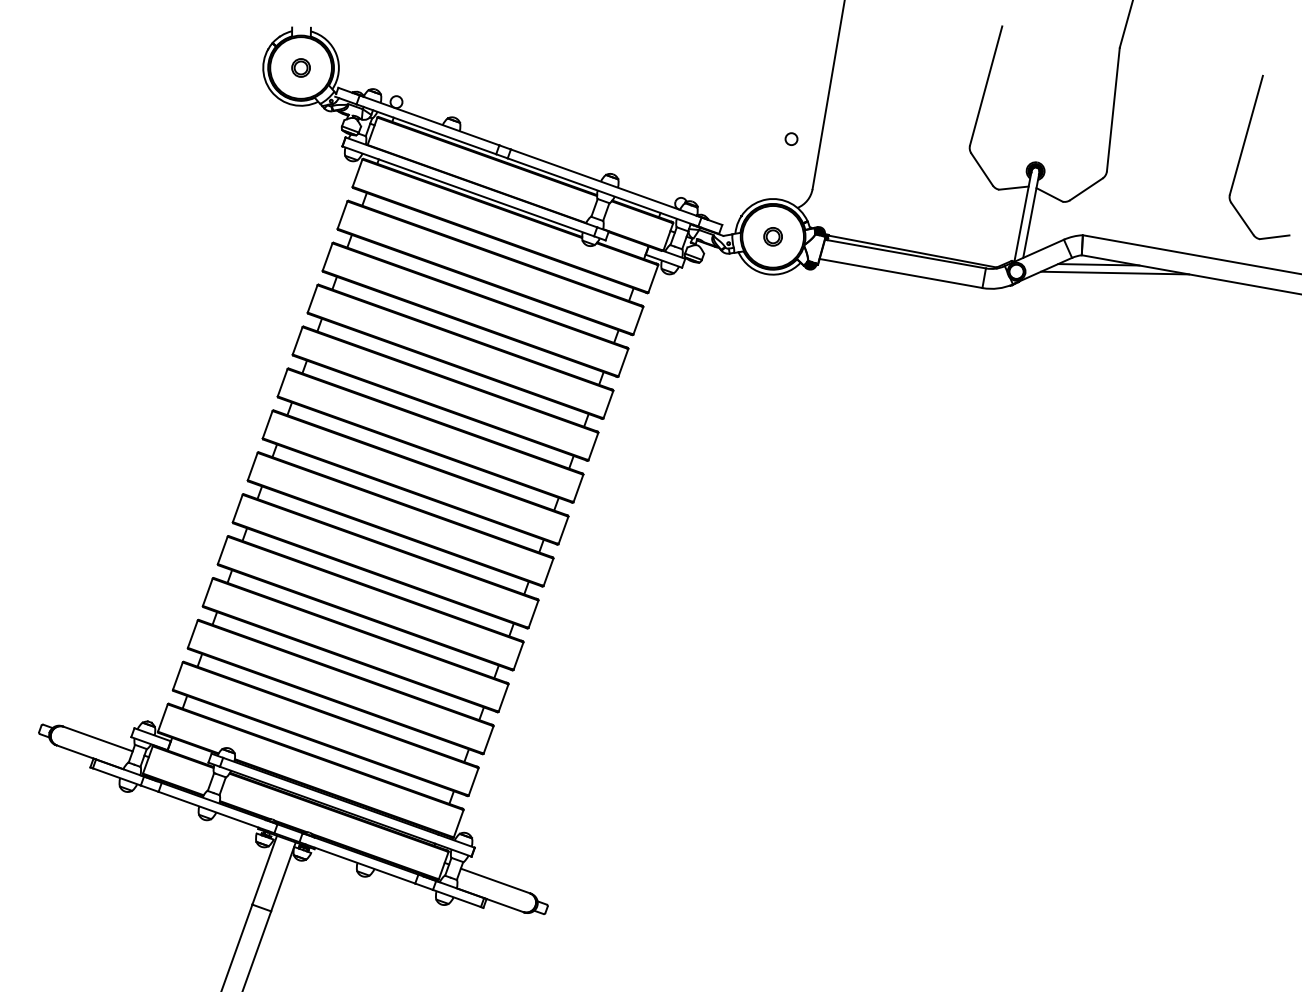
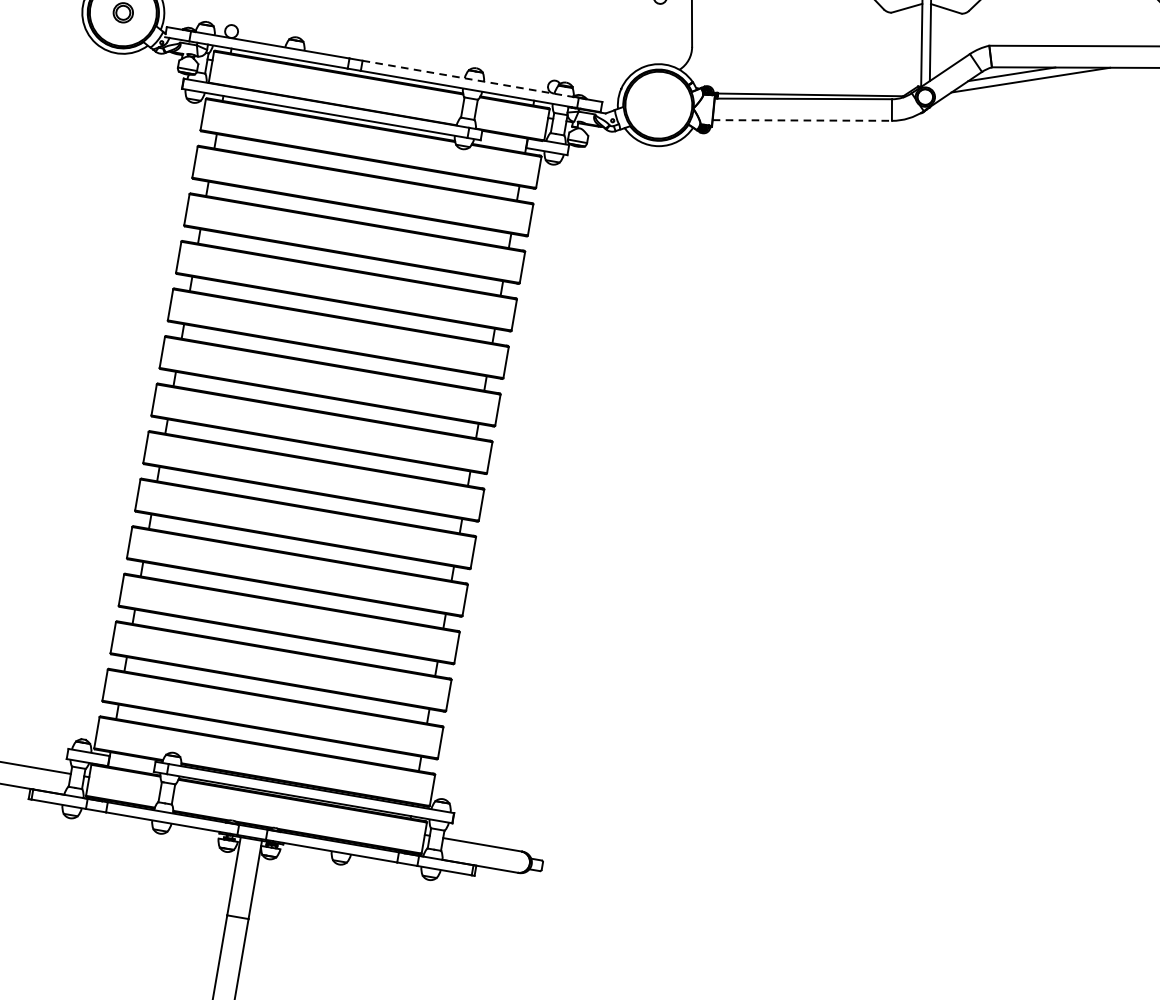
line: (606, 183) -> (470, 79), solid -> dashed
part: (772, 236) -> (658, 104), removed
line: (901, 273) -> (802, 120), solid -> dashed

